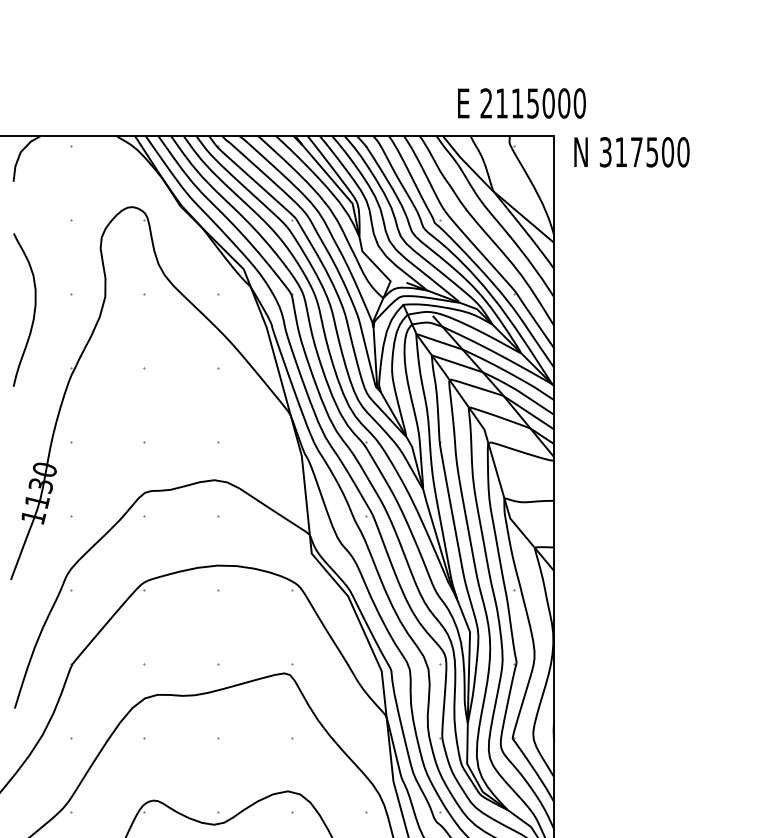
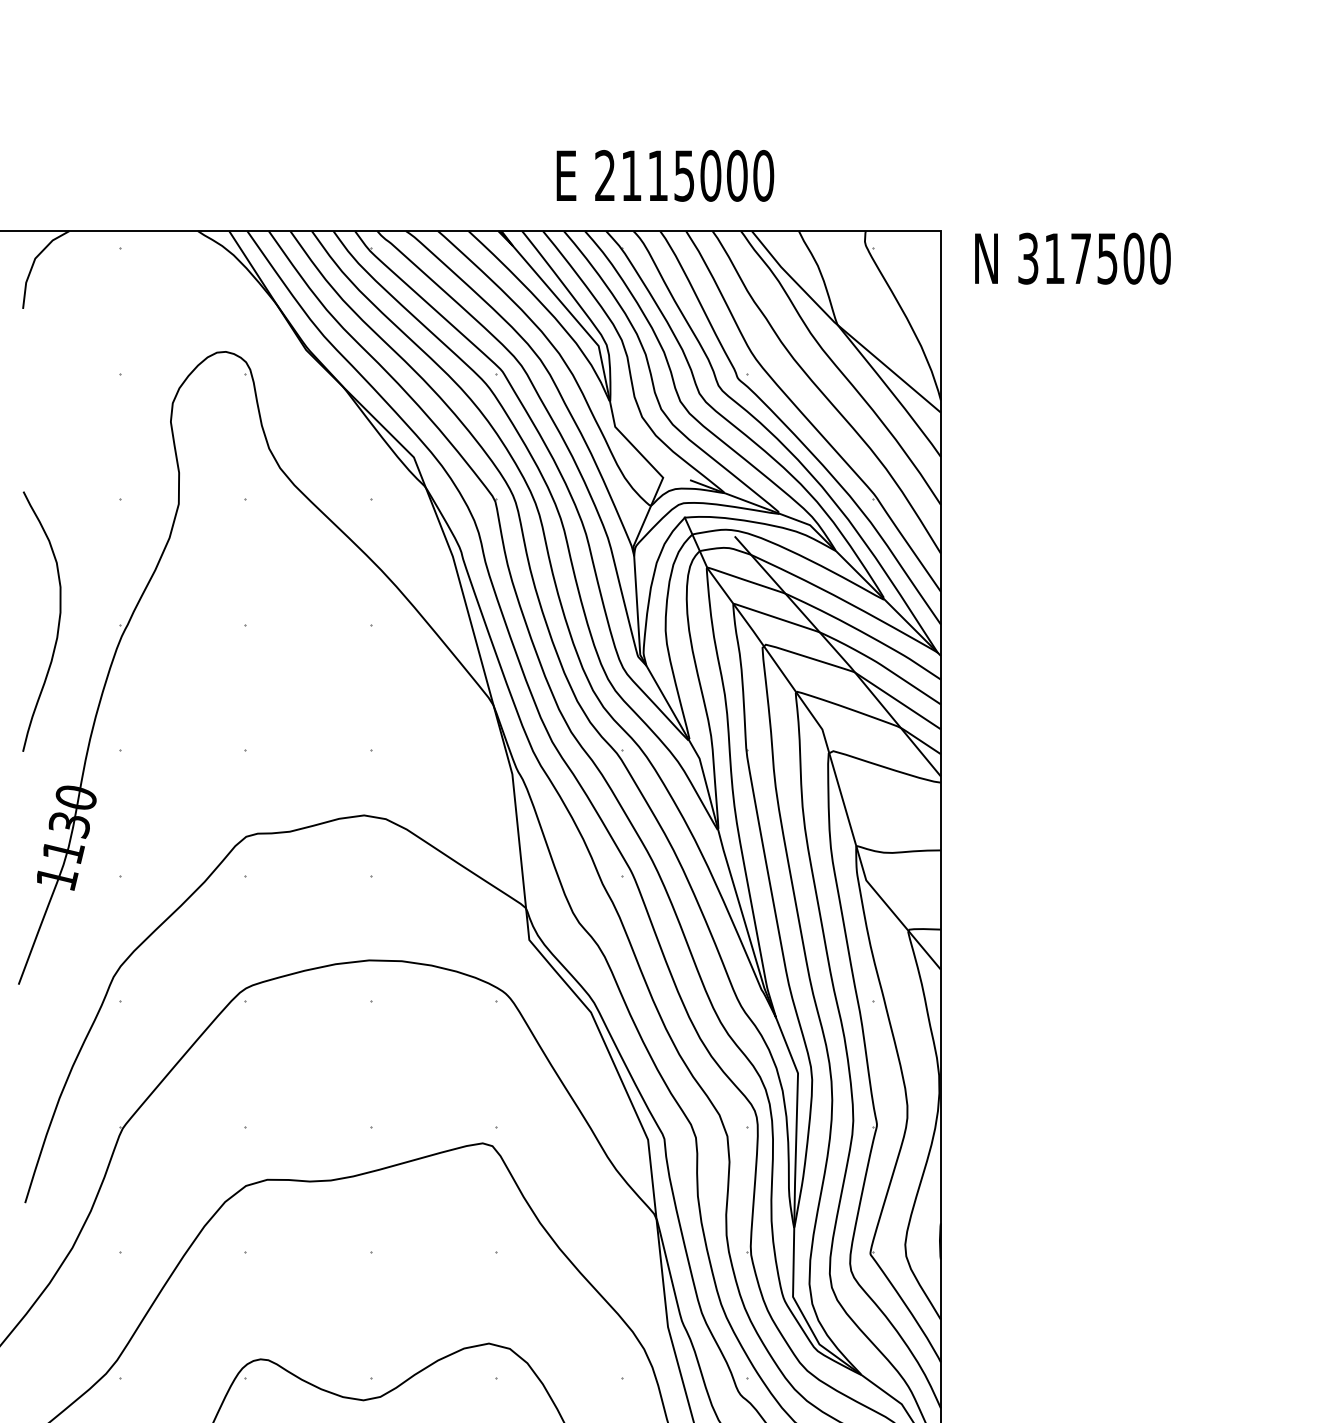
text: (521, 103) -> (664, 175), moved
curve: (33, 311) -> (56, 624), moved

